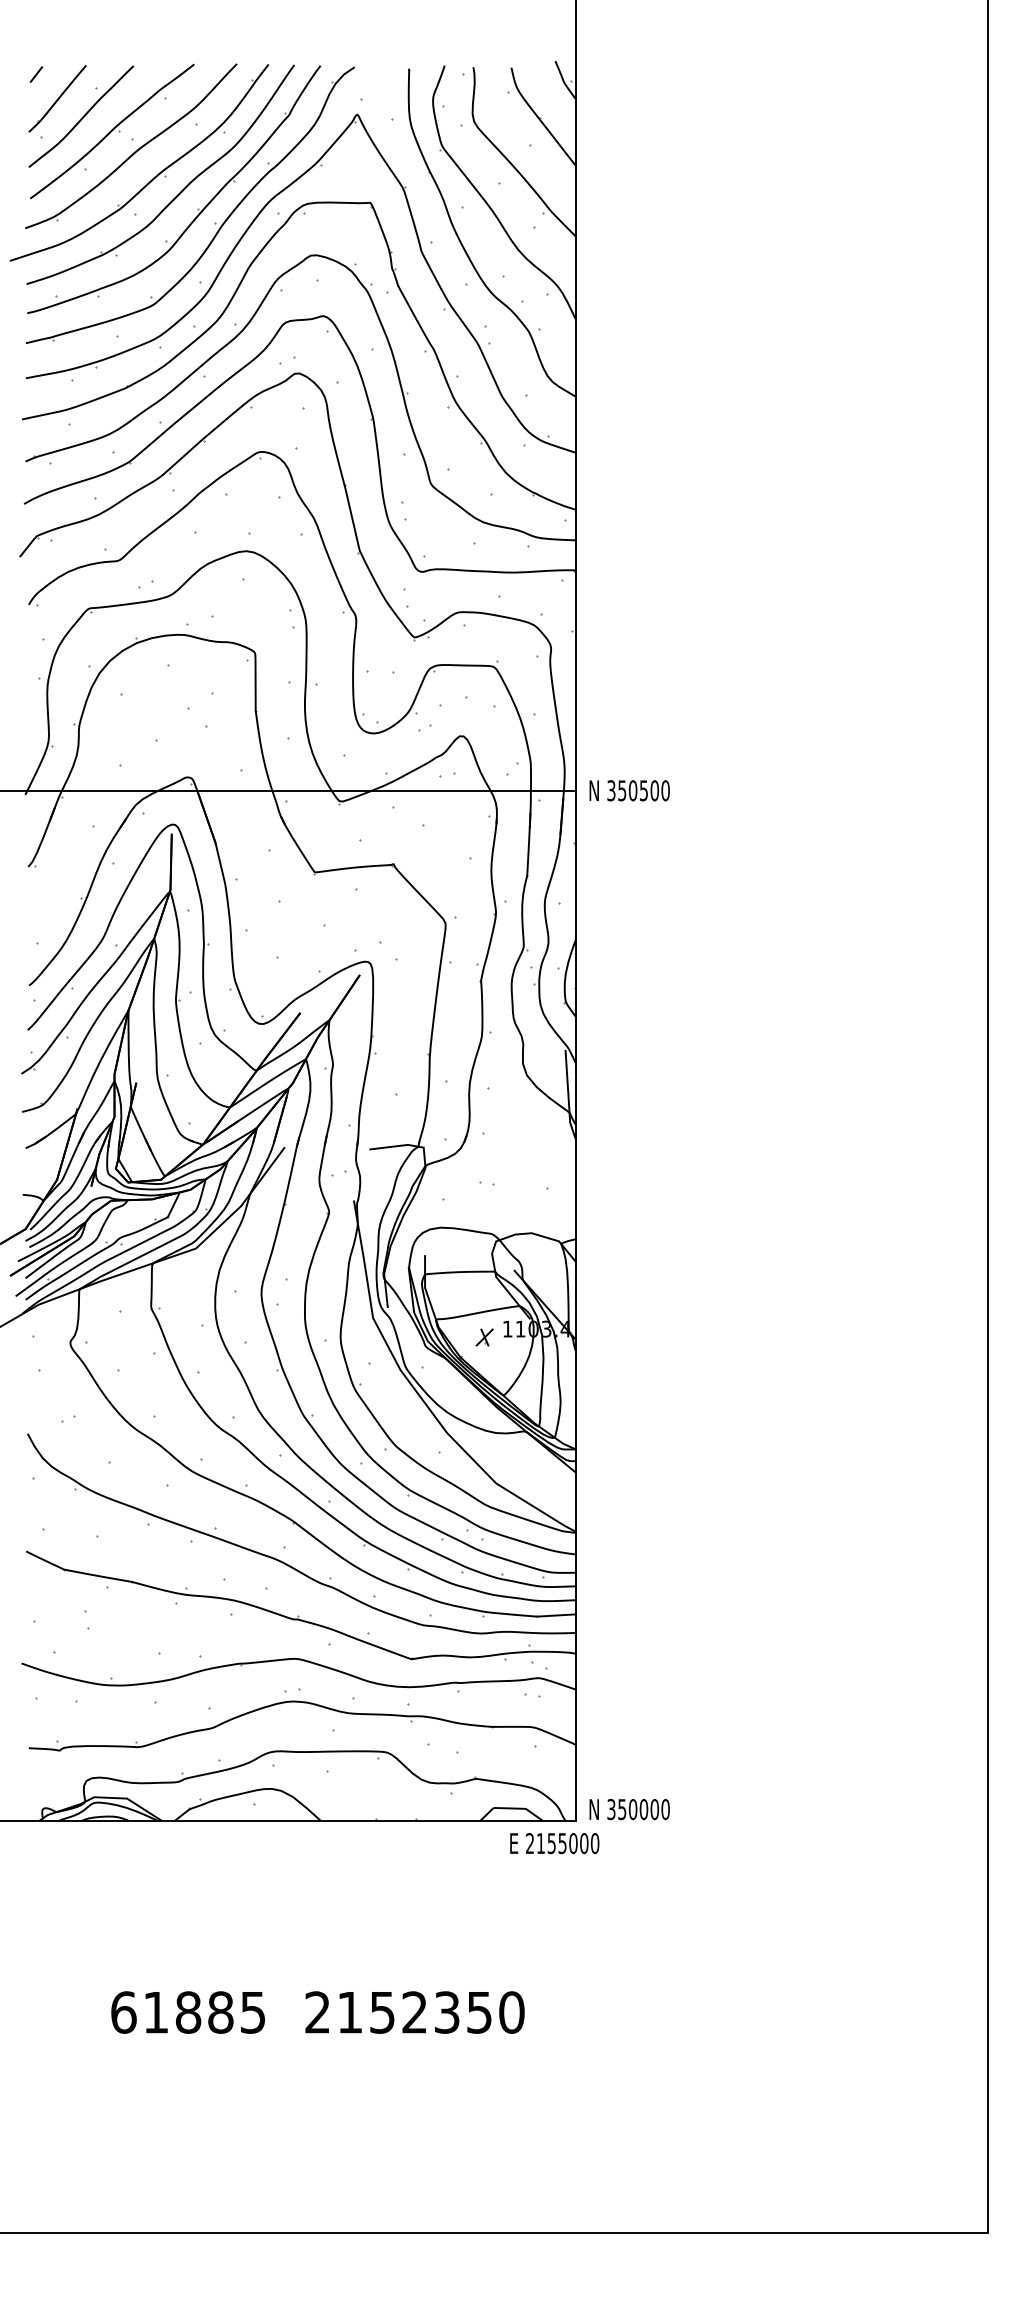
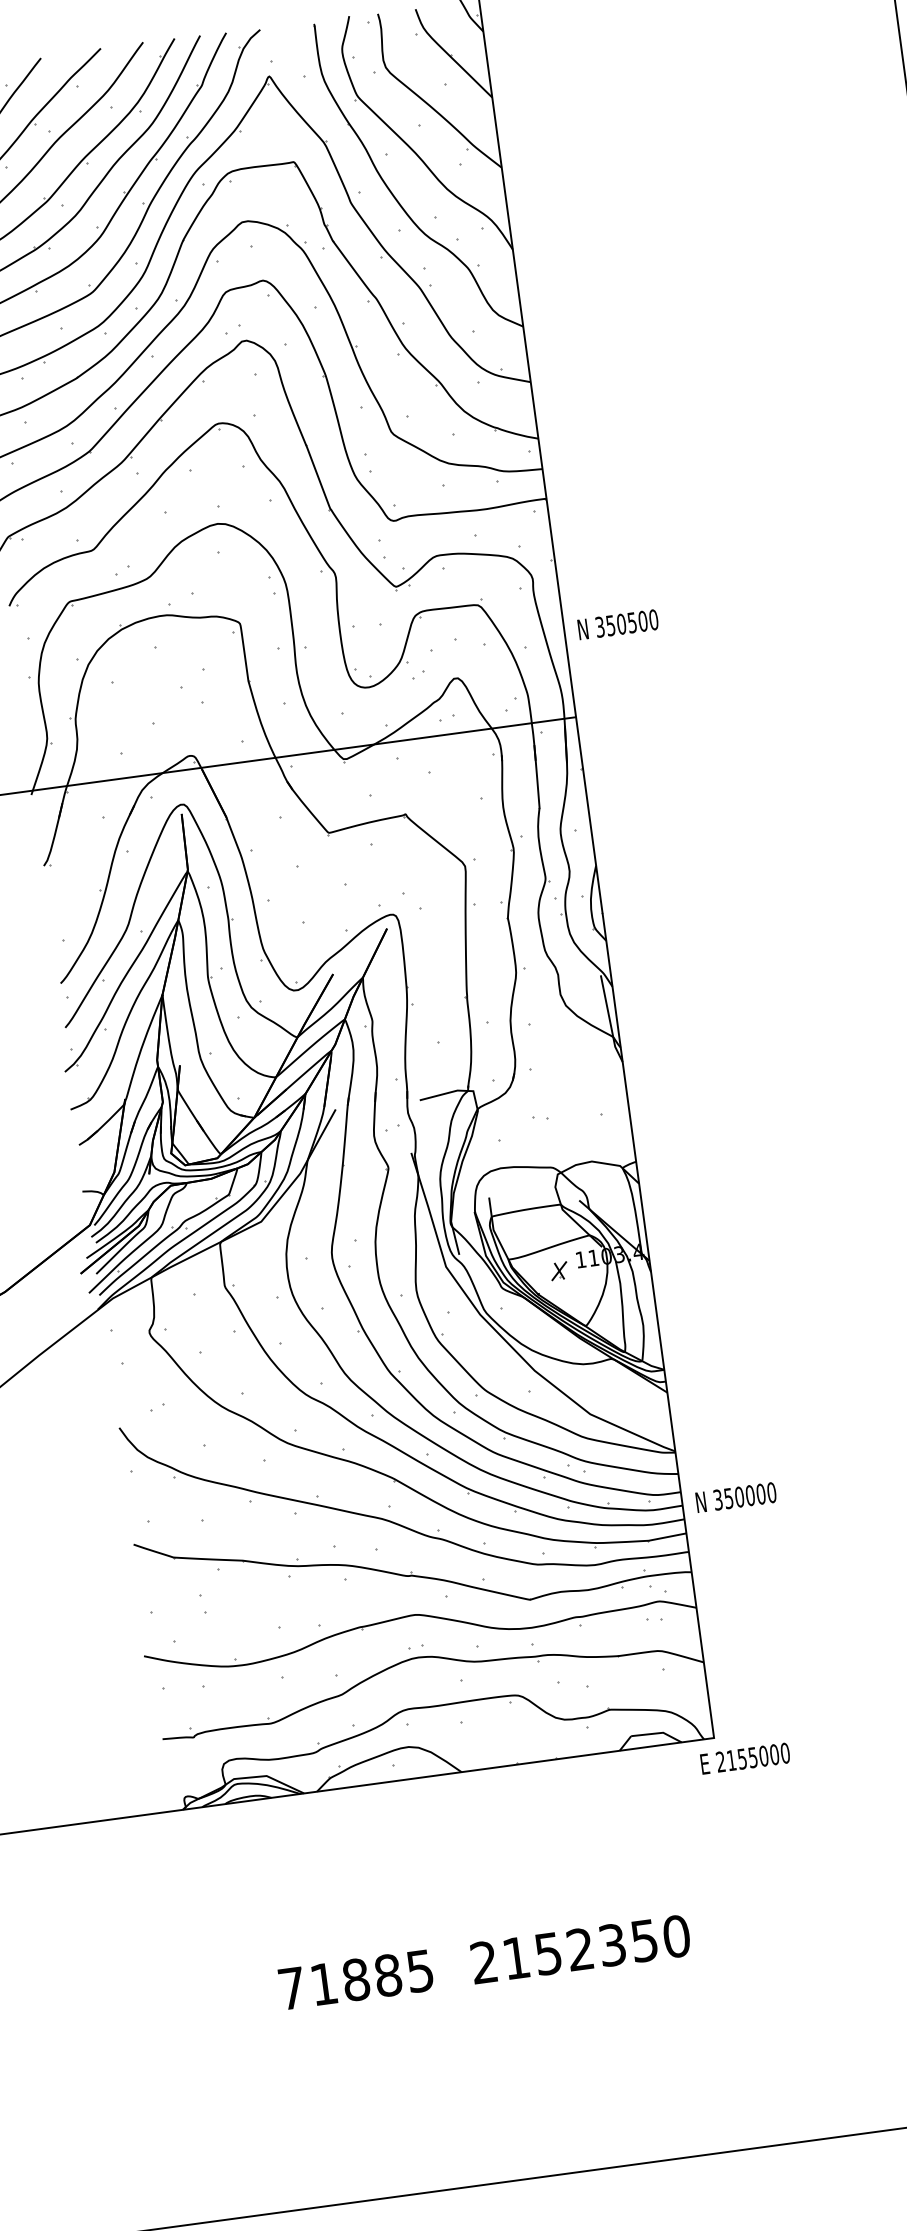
text: (629, 790) -> (617, 624), moved
text: (629, 1809) -> (736, 1497), moved
text: (554, 1843) -> (745, 1758), moved
text: (123, 2012) -> (291, 1988), 61885 -> 71885

